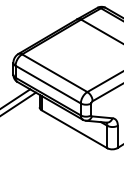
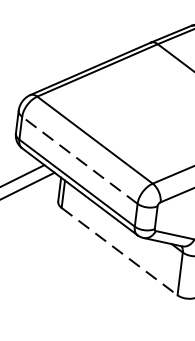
line: (48, 84) -> (80, 160), solid -> dashed
line: (74, 129) -> (119, 251), solid -> dashed

